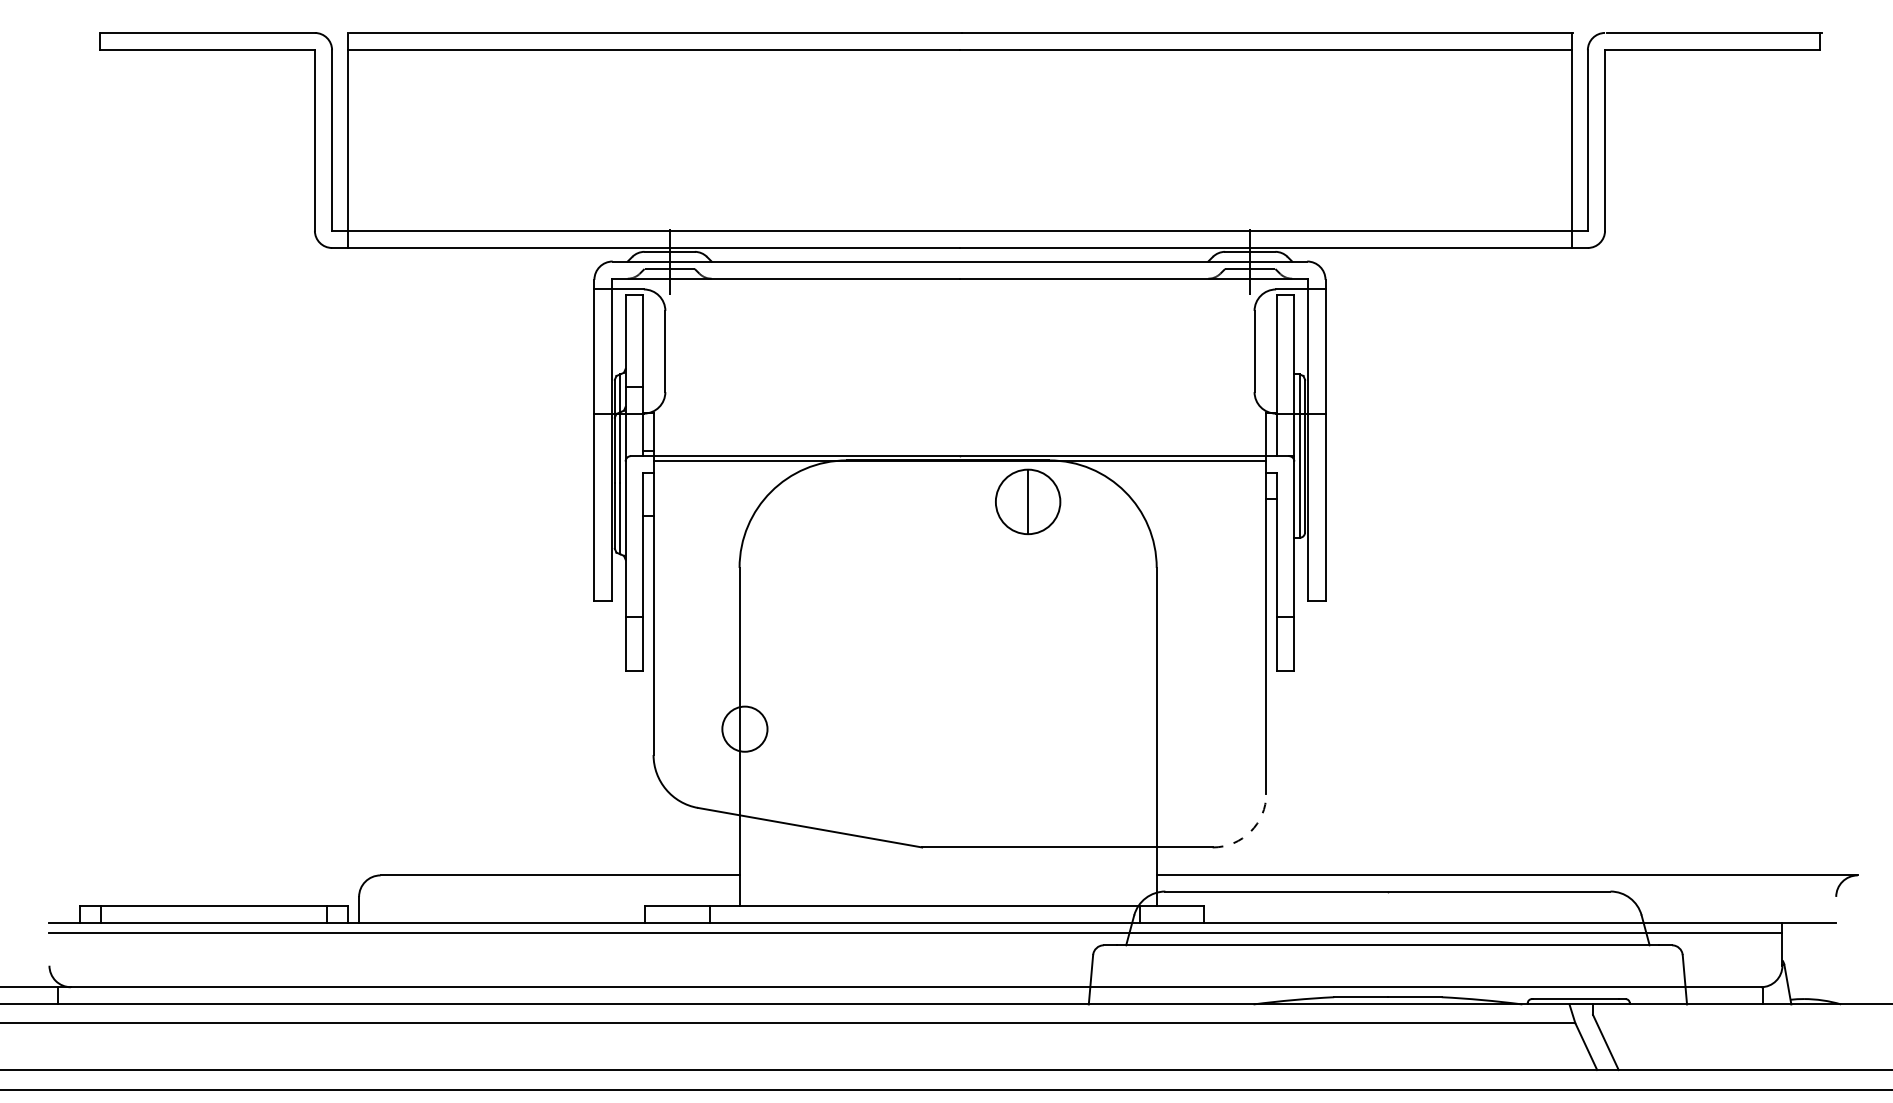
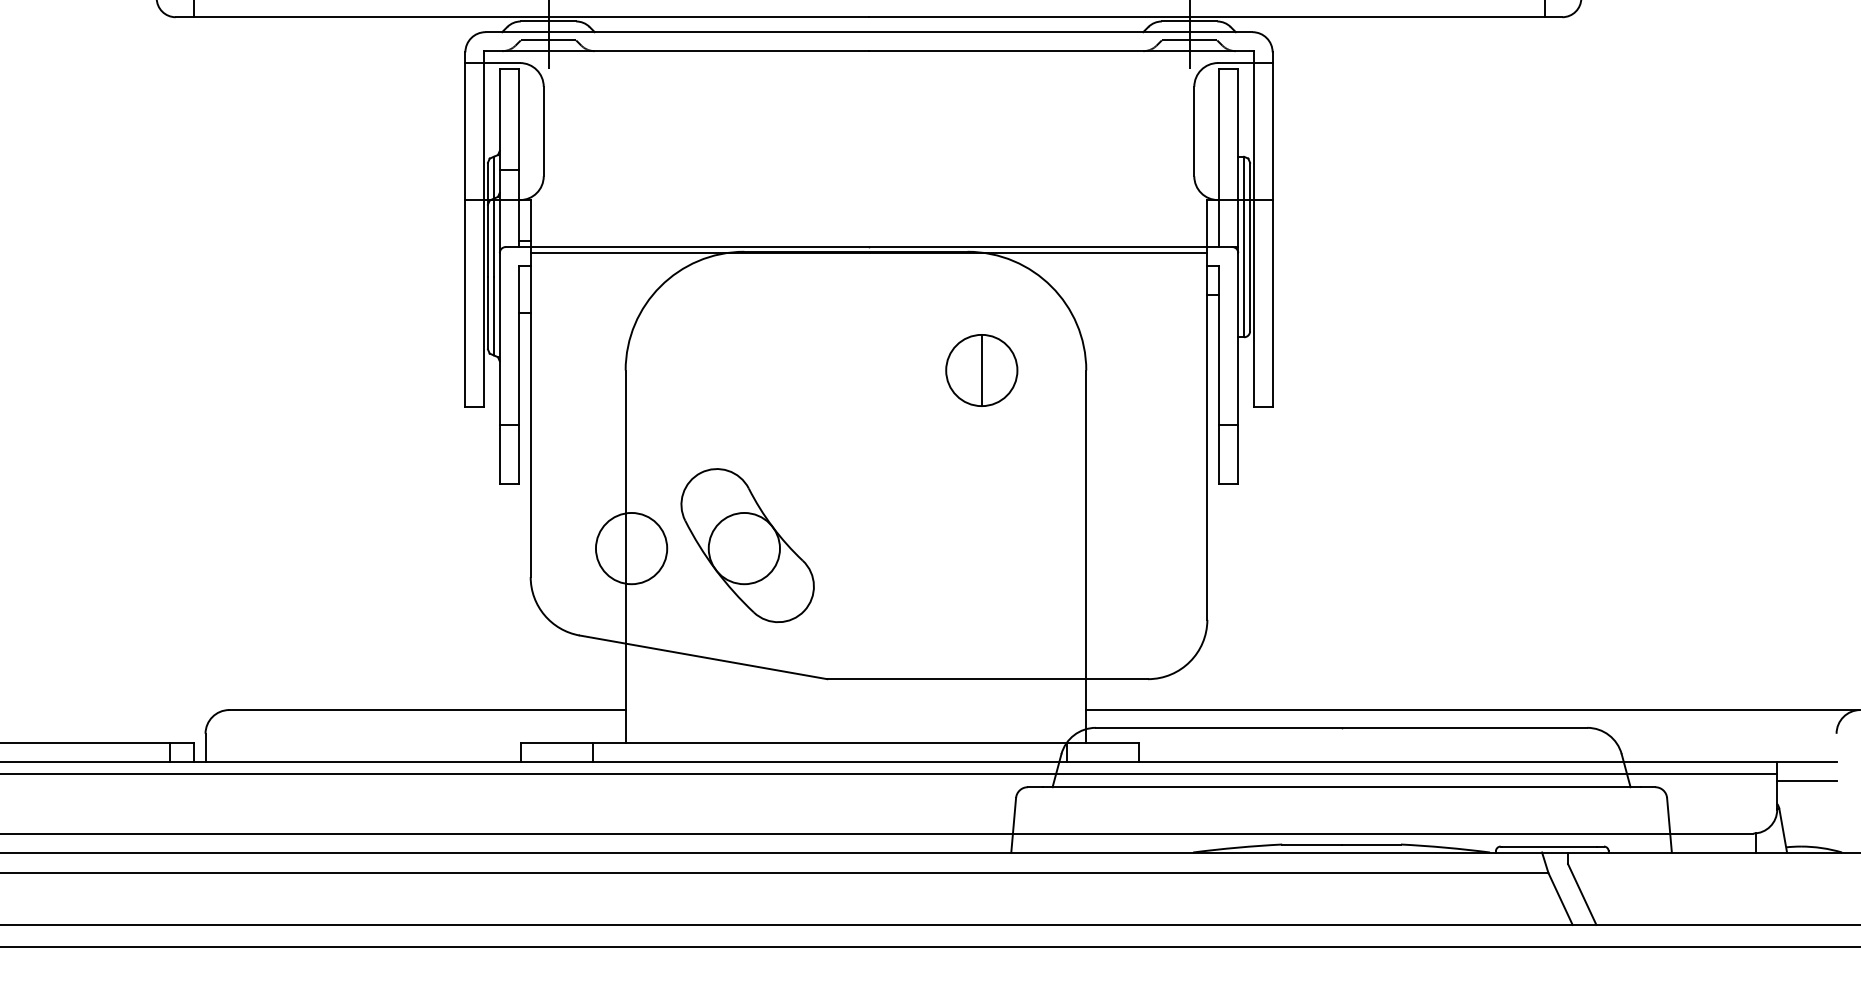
part: (1028, 501) -> (982, 370), moved
part: (849, 726) -> (747, 545), added
circle: (744, 728) -> (631, 547), size x1.43
arc: (1250, 831) -> (1189, 661), dashed -> solid
line: (1809, 939) -> (1807, 780), added

